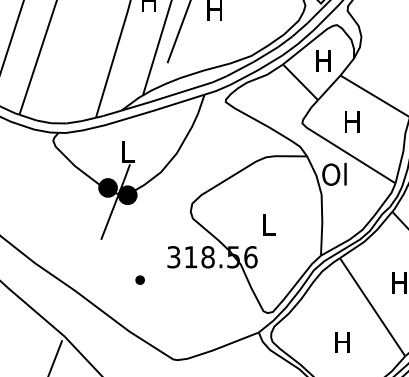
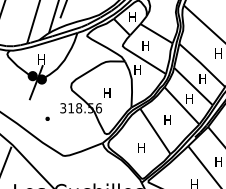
text: (126, 152) -> (41, 59), L -> H
text: (334, 173) -> (137, 69), Ol -> H
text: (269, 223) -> (107, 92), L -> H

